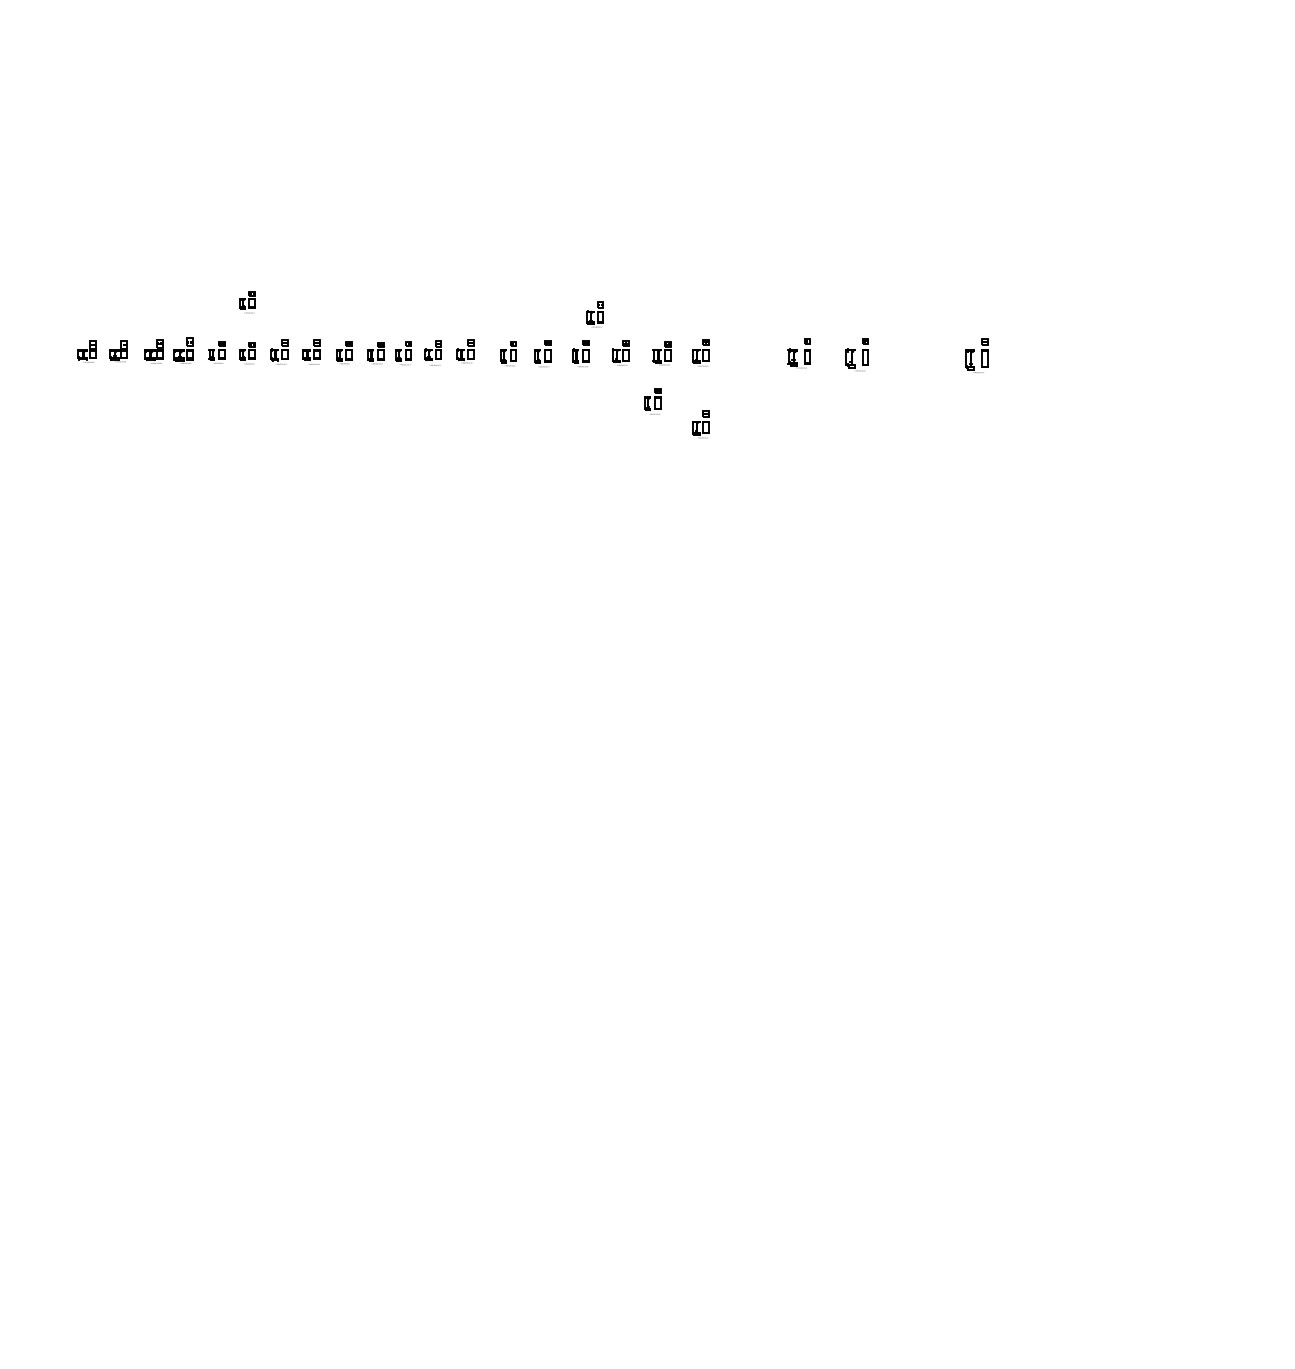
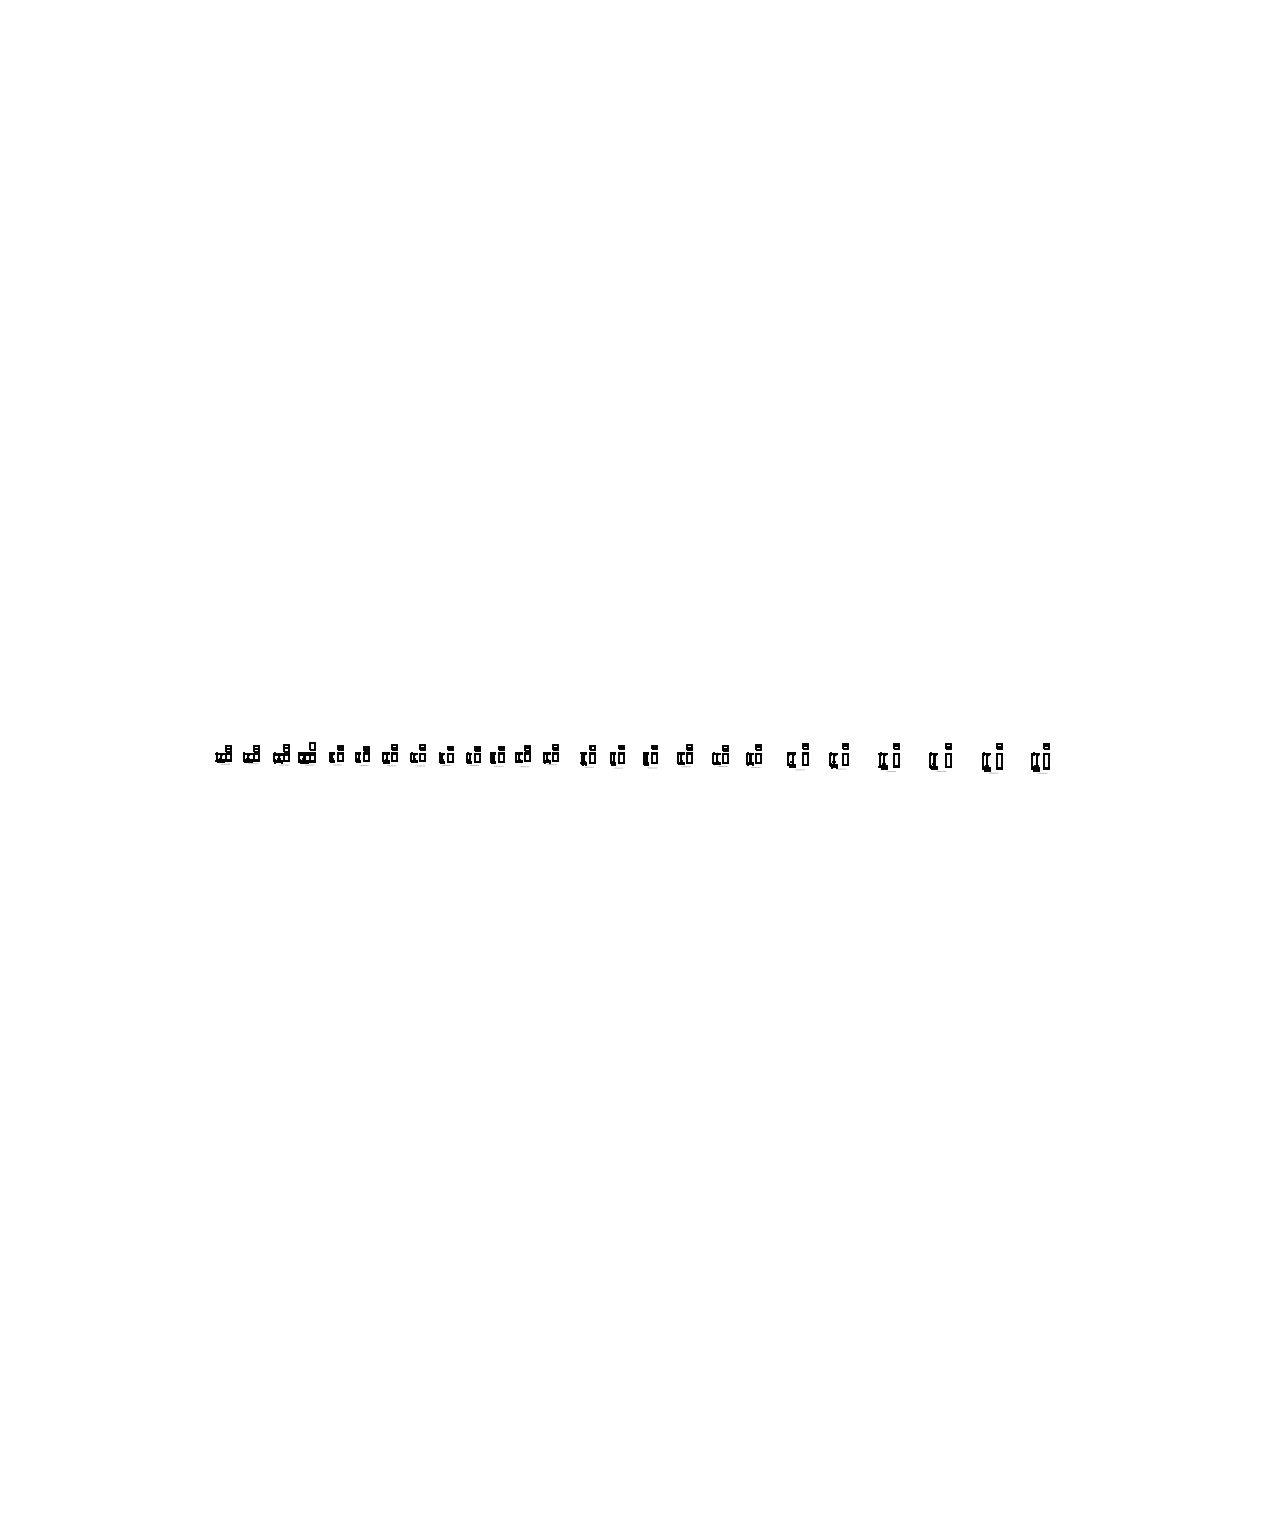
part: (247, 301) -> (362, 711), removed
part: (594, 314) -> (662, 722), removed
part: (751, 353) -> (797, 756), added
part: (916, 354) -> (940, 757), added
part: (1032, 355) -> (1040, 758), added
part: (652, 400) -> (712, 797), removed
part: (700, 424) -> (753, 817), removed

